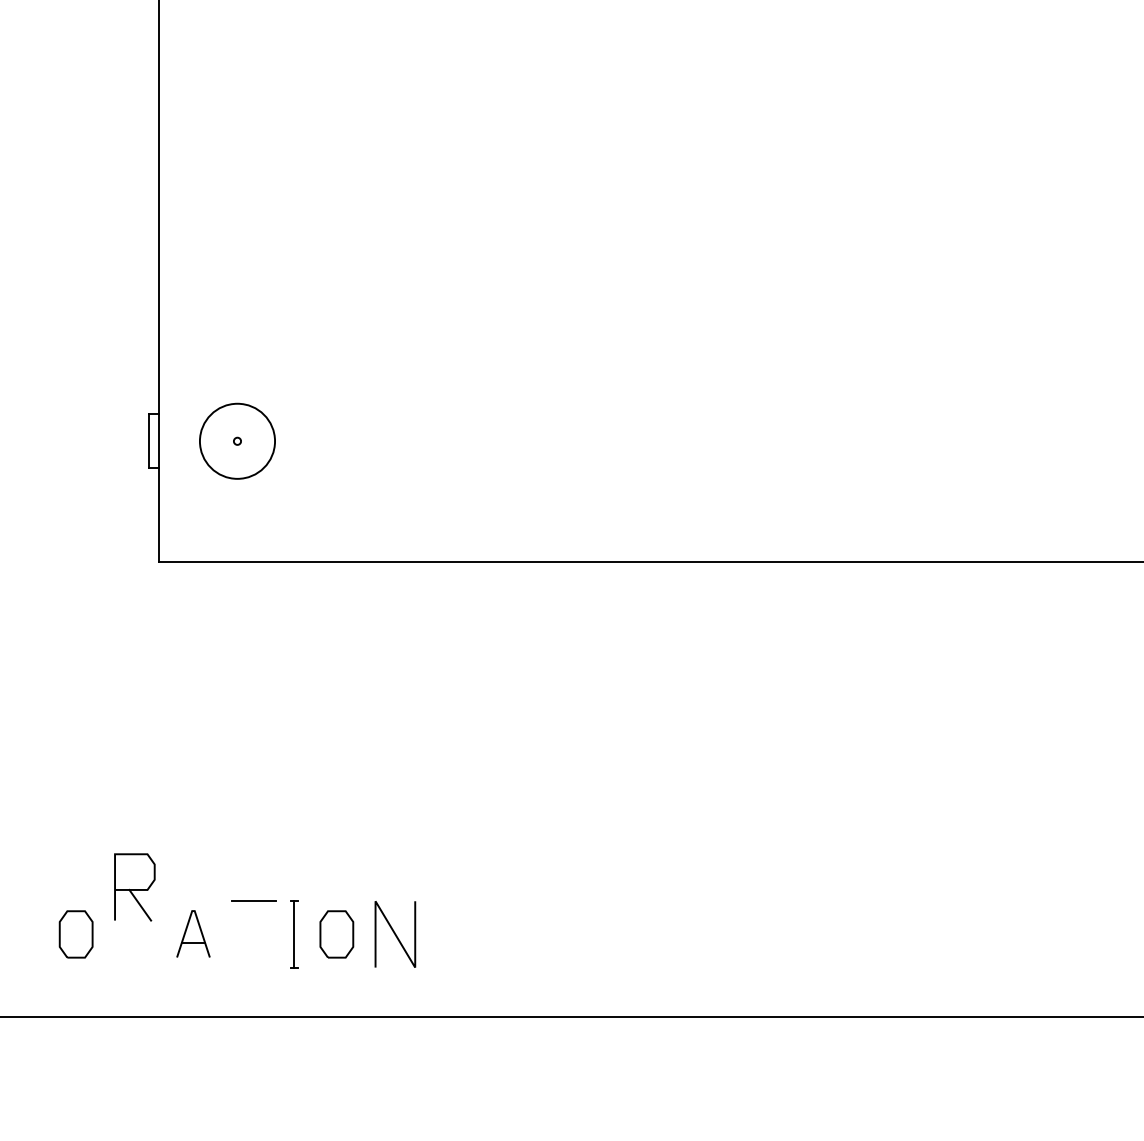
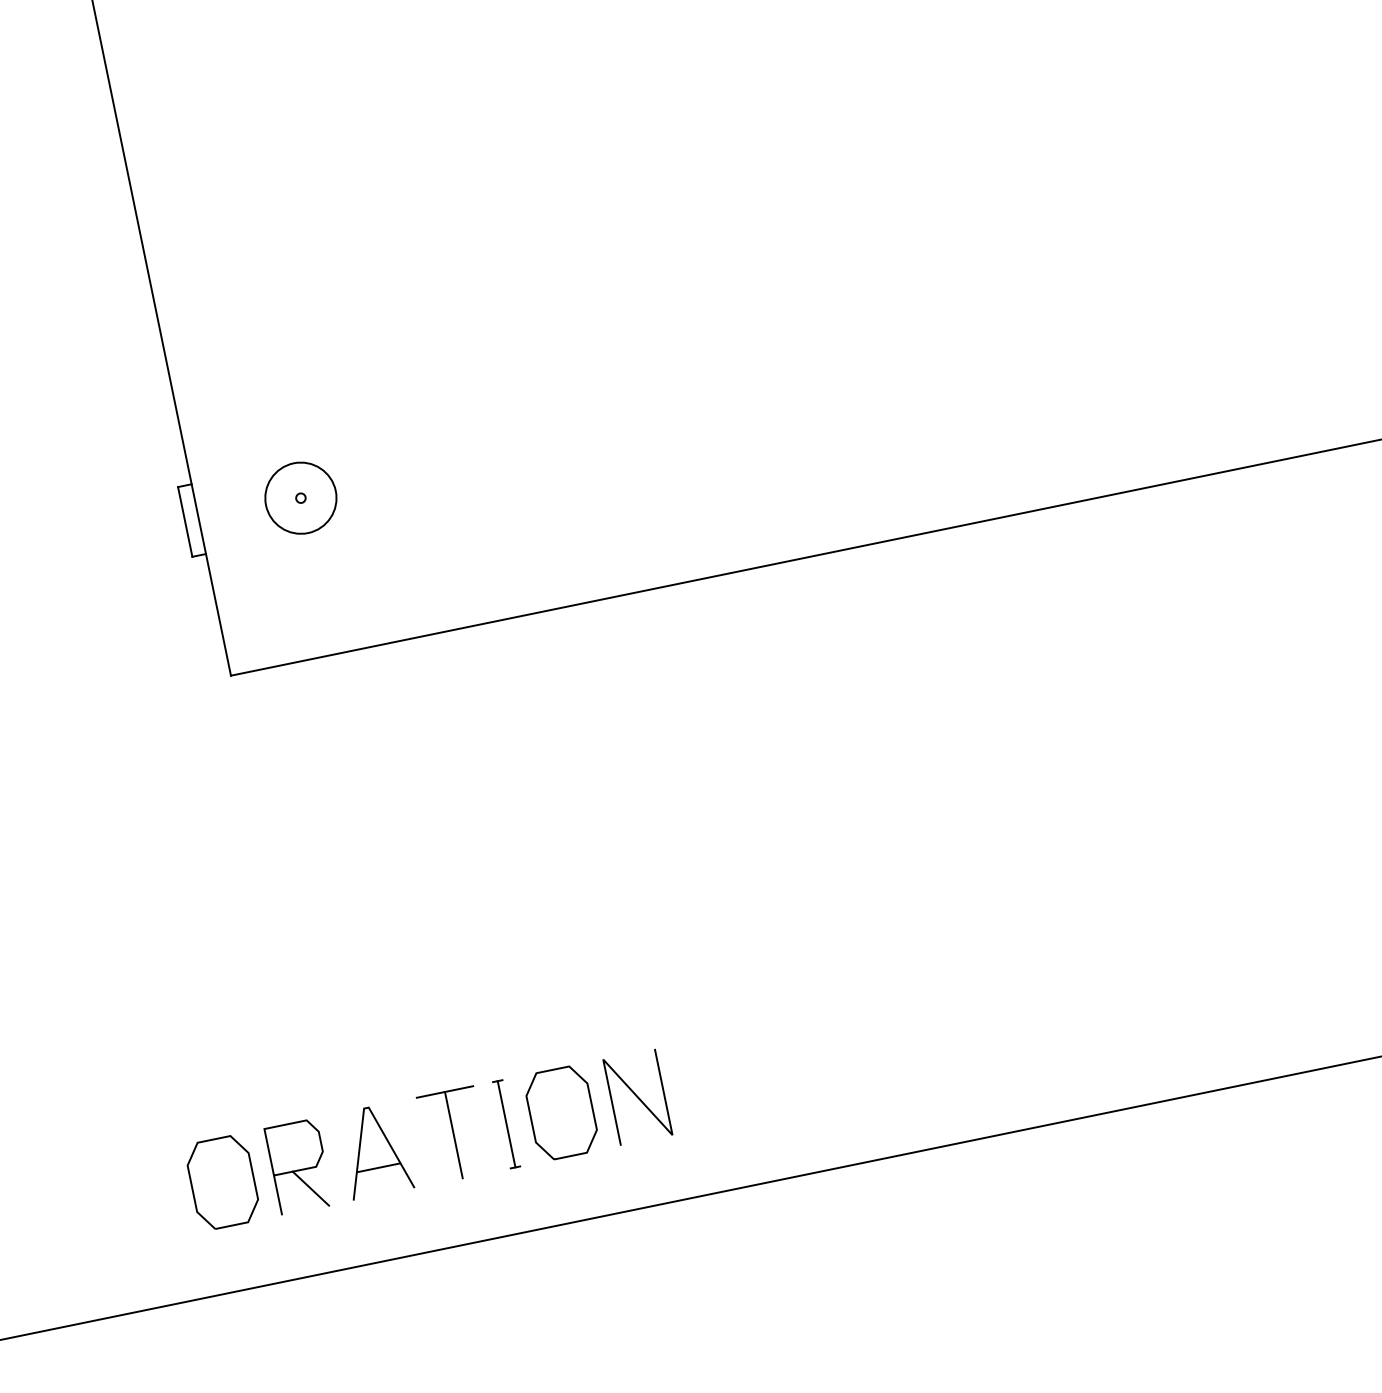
circle: (237, 441) -> (300, 498), size x0.71
part: (134, 887) -> (298, 1167), moved
part: (193, 933) -> (375, 1150), size x1.43
part: (75, 934) -> (221, 1182), size x1.43
line: (253, 934) -> (453, 1135), added
part: (336, 934) -> (561, 1113), size x1.43

